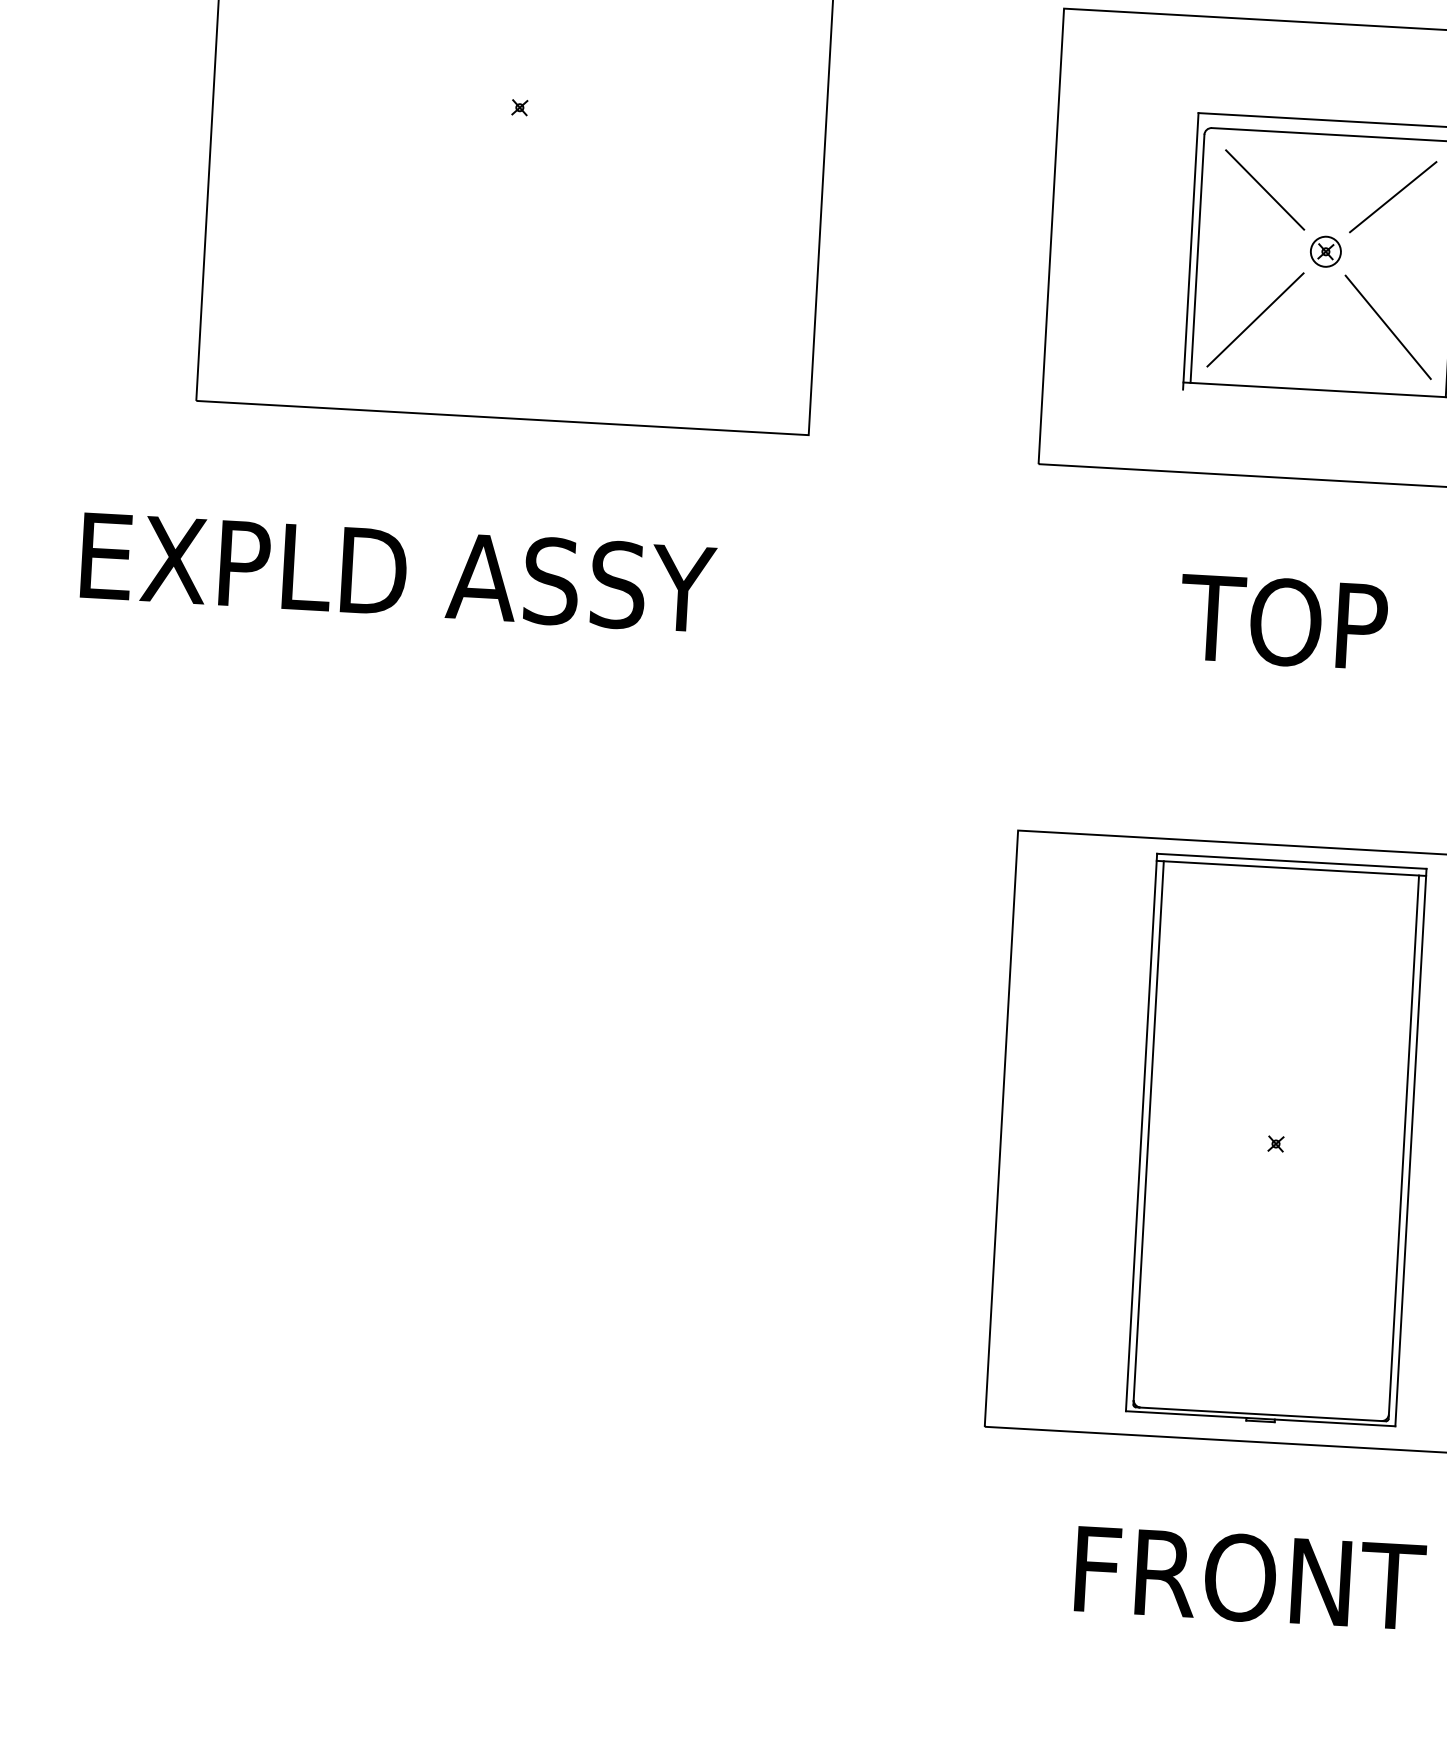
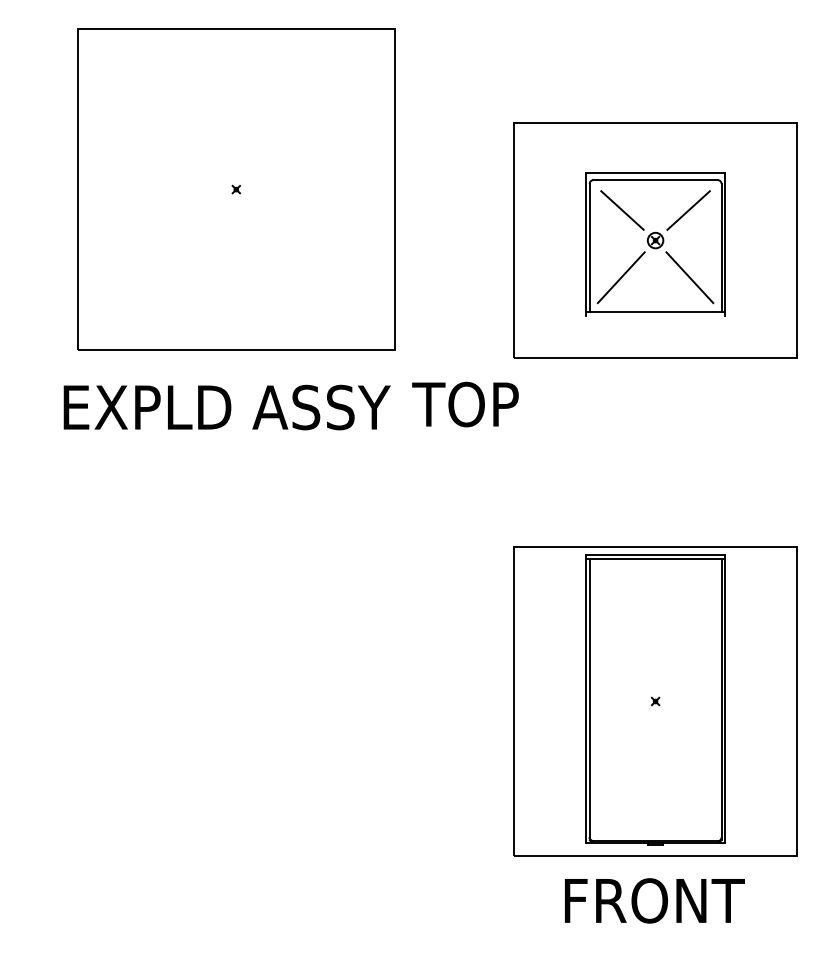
text: (397, 572) -> (226, 407), moved
text: (1283, 622) -> (465, 404), moved
text: (1249, 1577) -> (654, 900), moved

